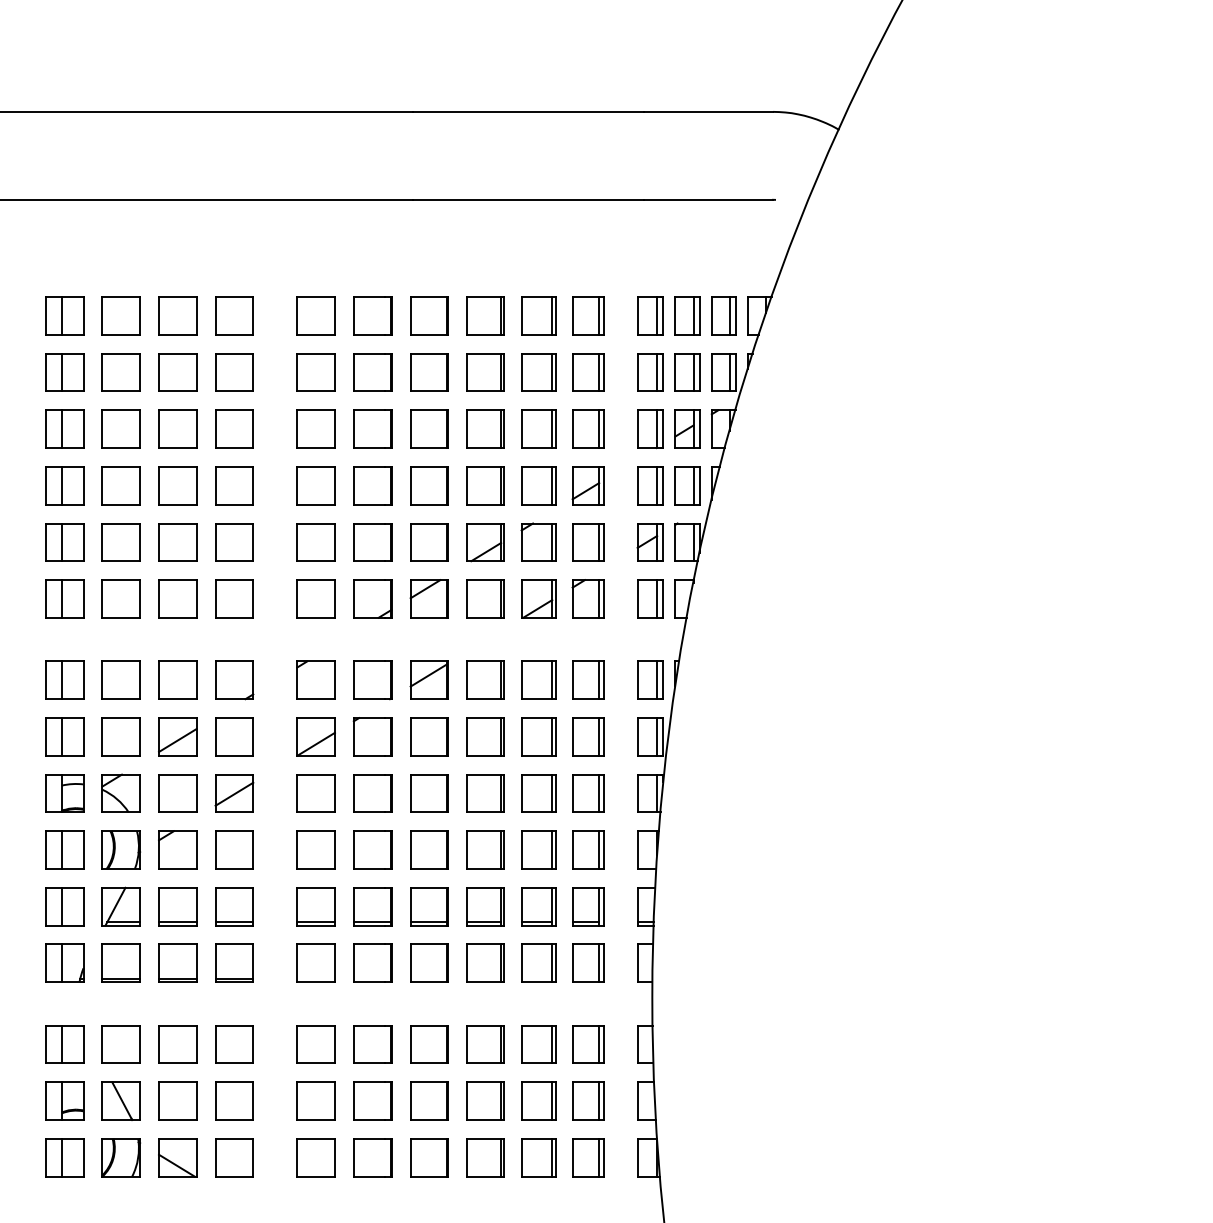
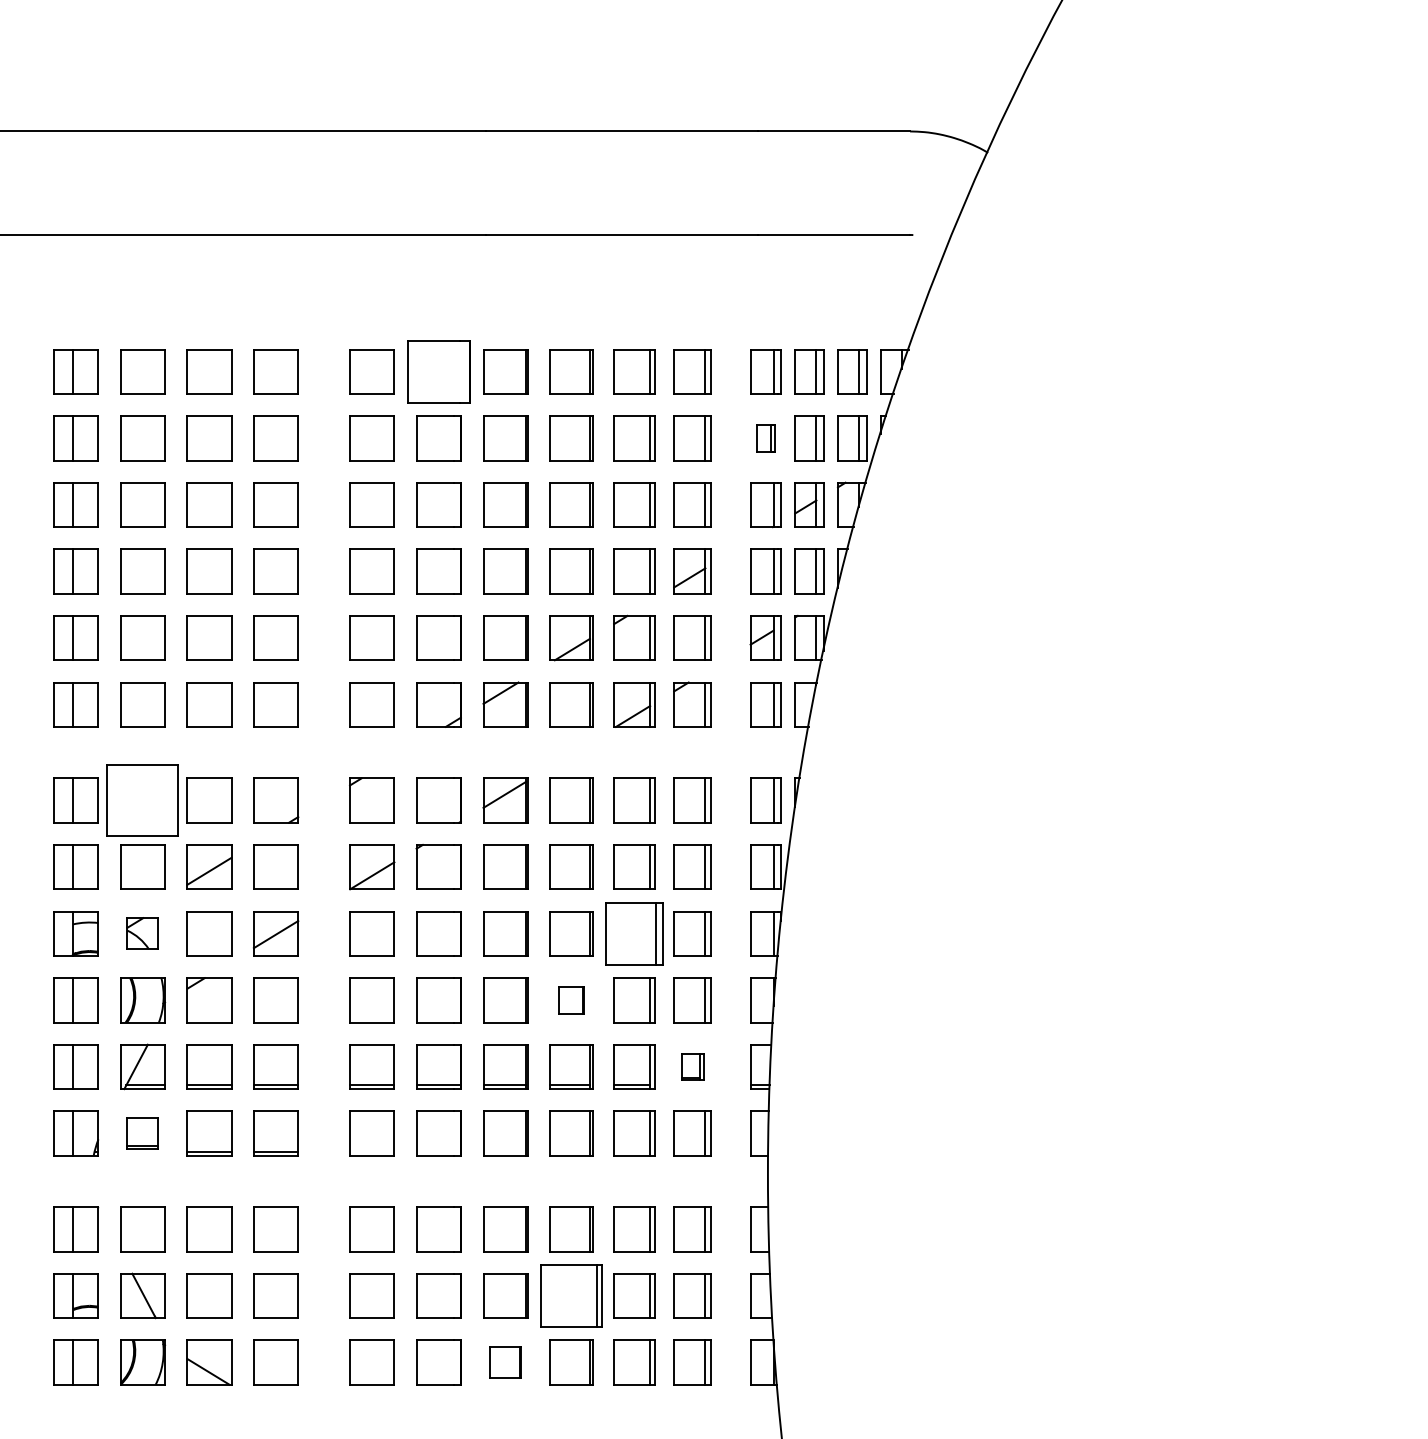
part: (372, 315) -> (438, 371), size x1.4
part: (650, 372) -> (765, 438), size x0.6
part: (120, 680) -> (142, 800), size x1.6
part: (120, 793) -> (142, 933), size x0.7
part: (538, 793) -> (634, 933), size x1.4
part: (485, 850) -> (571, 1000), size x0.6
part: (588, 906) -> (692, 1066), size x0.6
part: (120, 963) -> (142, 1133), size x0.7
part: (485, 1100) -> (571, 1295), size x1.4
part: (429, 1157) -> (505, 1362), size x0.7

